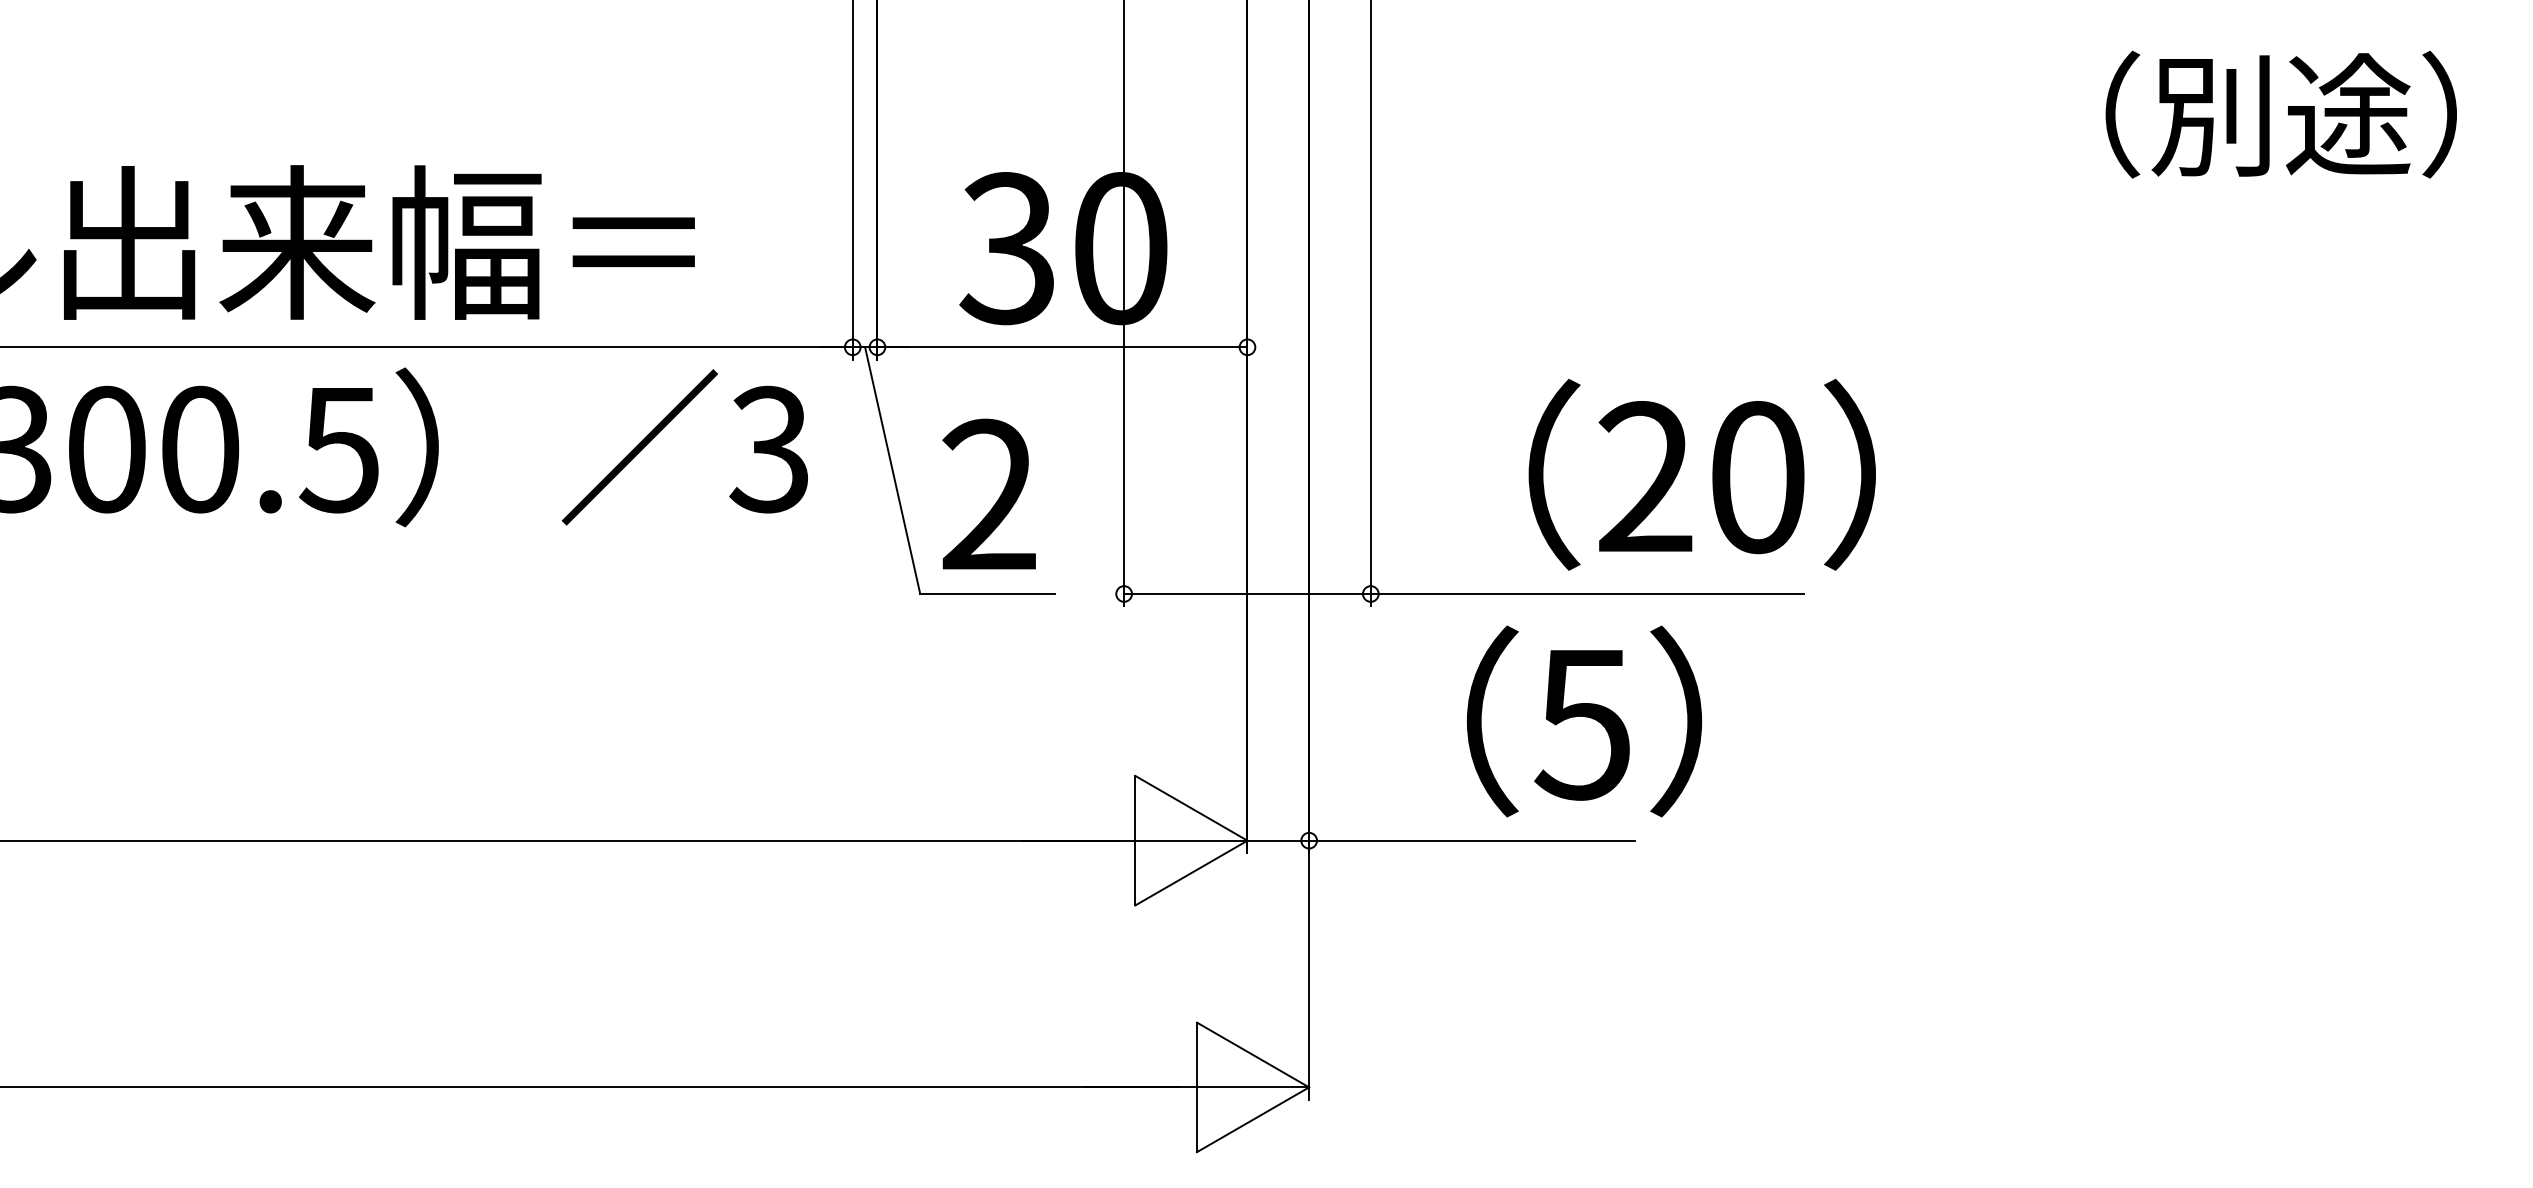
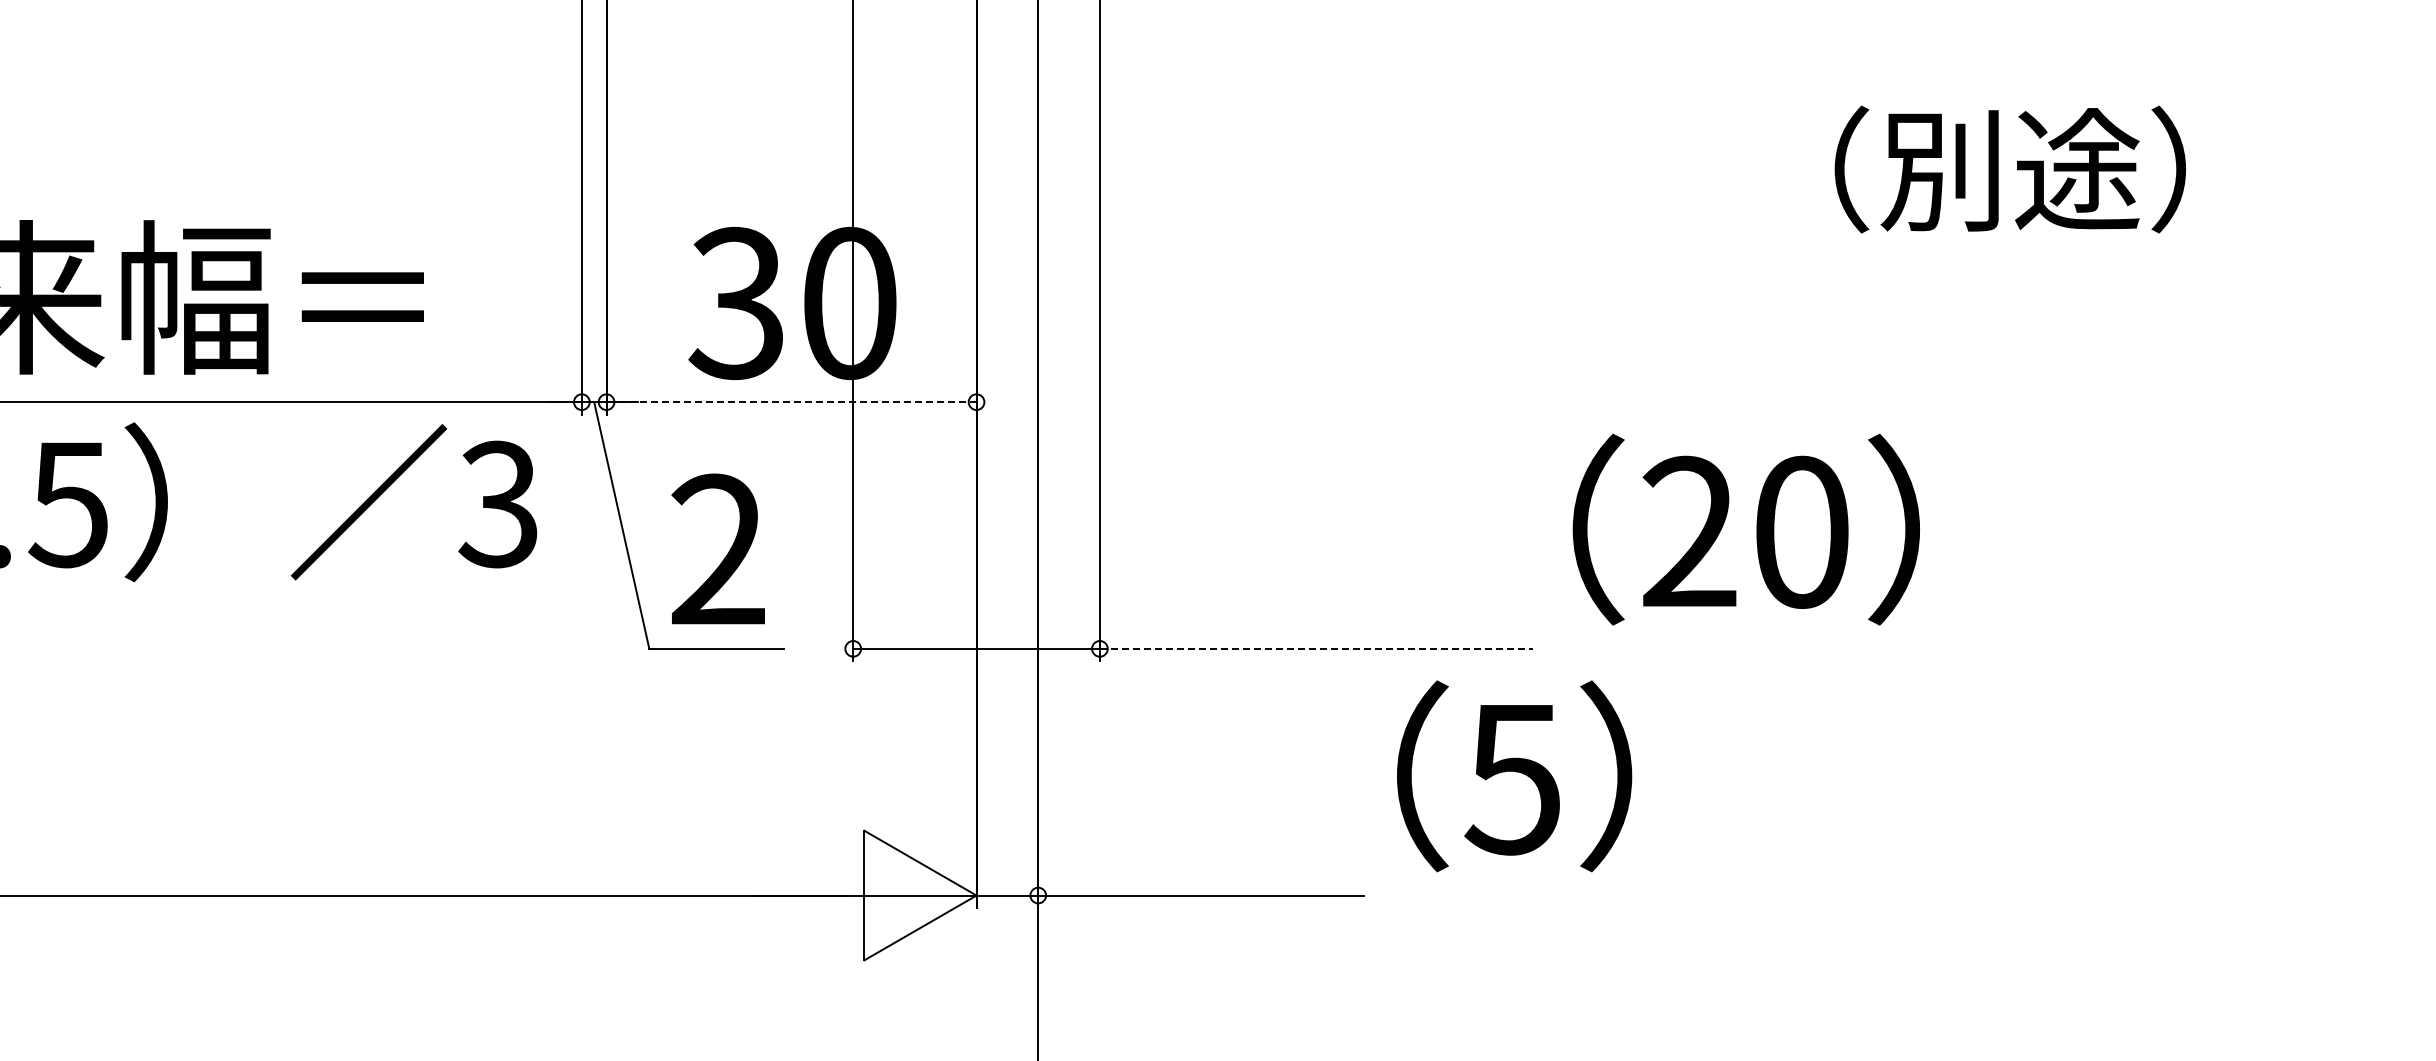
line: (1061, 347) -> (790, 402), solid -> dashed
text: (1701, 474) -> (1745, 529), moved
line: (1587, 594) -> (1316, 649), solid -> dashed
text: (1584, 721) -> (1514, 776), moved

